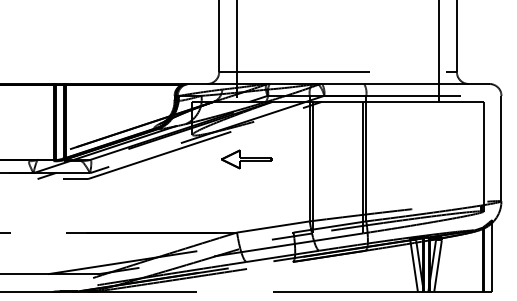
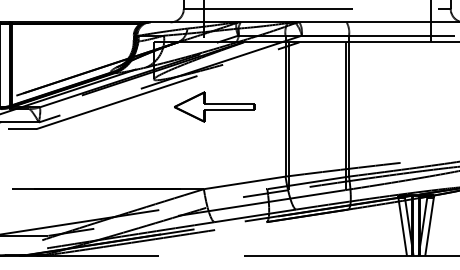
part: (246, 159) -> (214, 107), size x1.43

